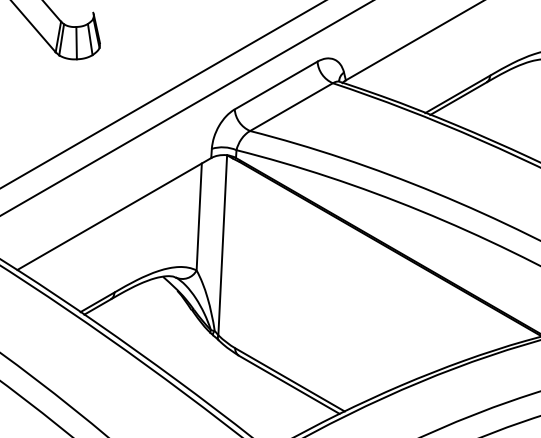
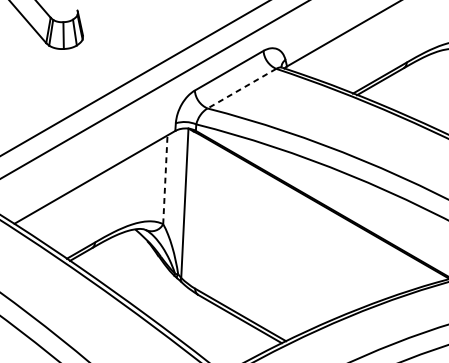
line: (291, 107) -> (241, 88), solid -> dashed
line: (199, 217) -> (165, 180), solid -> dashed

